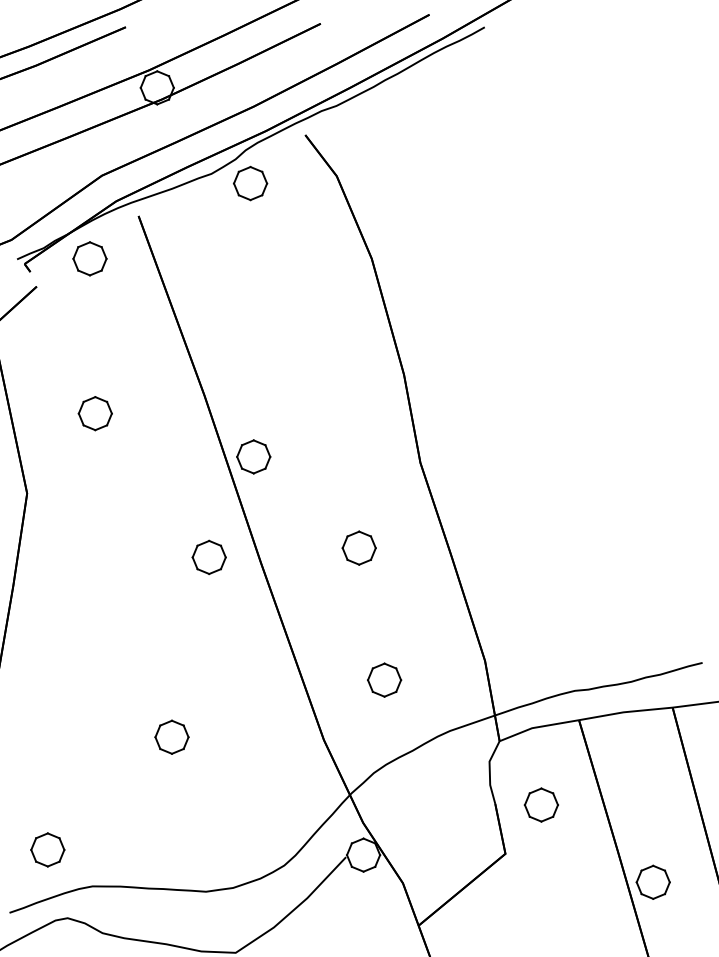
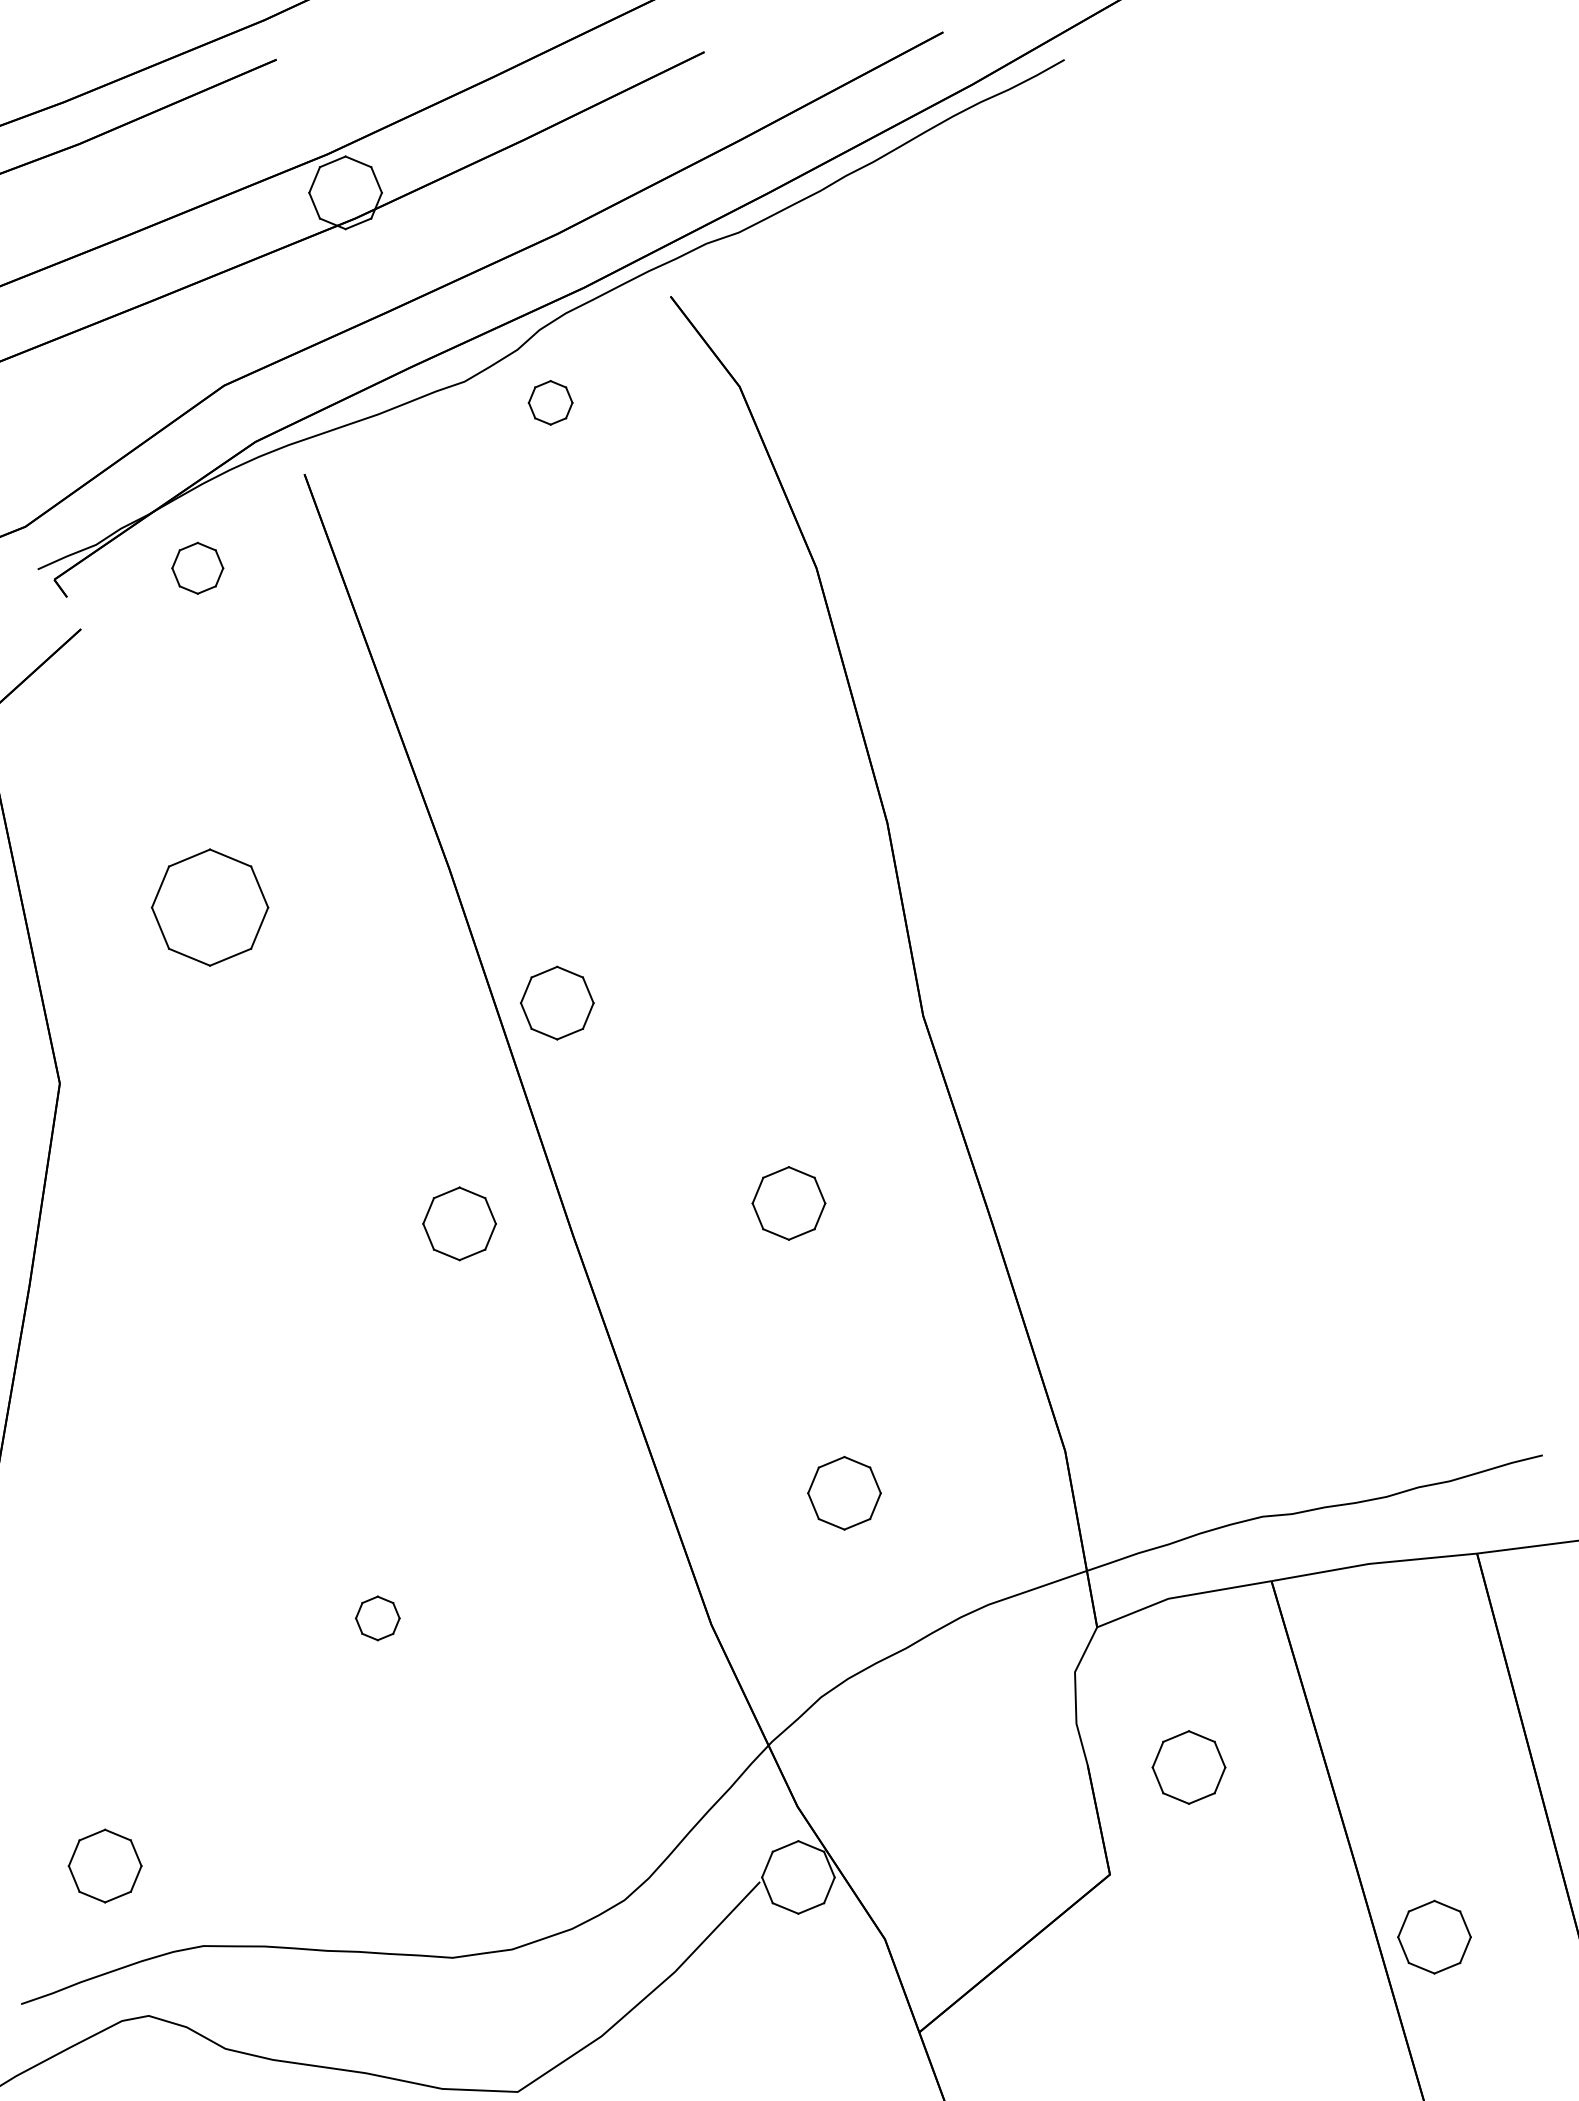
part: (250, 183) -> (550, 402), size x0.6
part: (89, 258) -> (196, 567), size x0.7
part: (94, 413) -> (207, 907), size x1.6
part: (171, 736) -> (376, 1616), size x0.6

